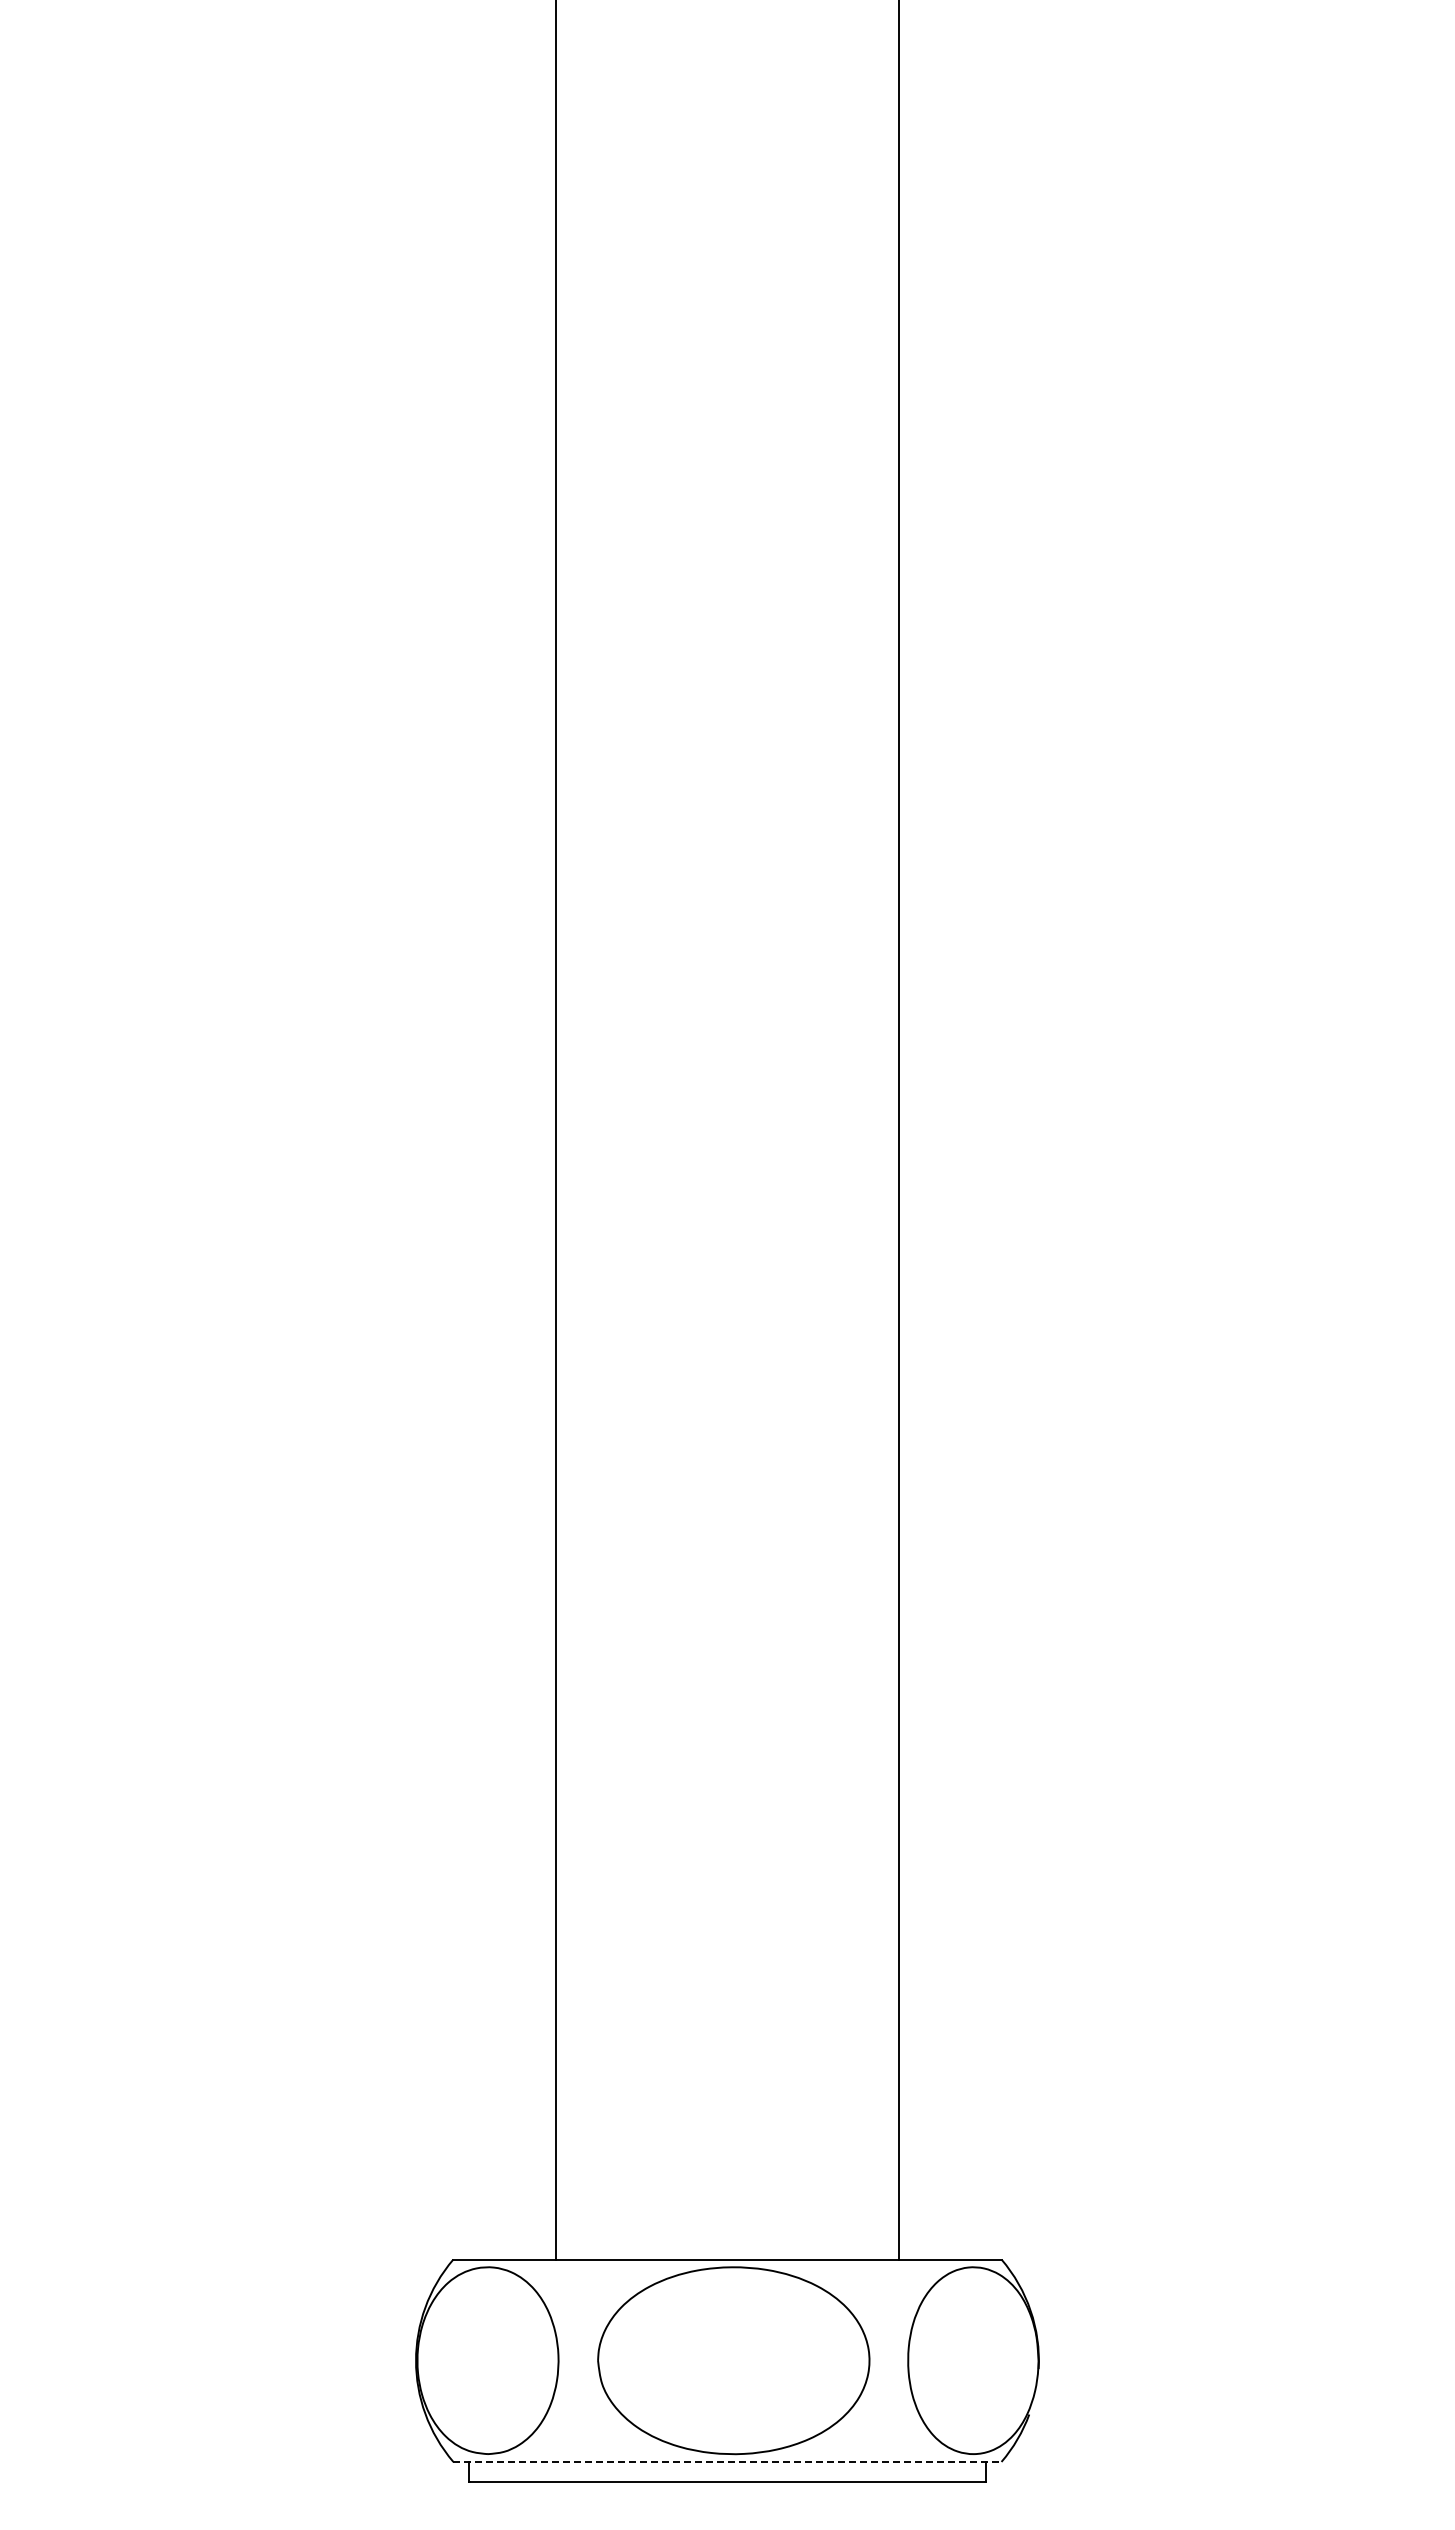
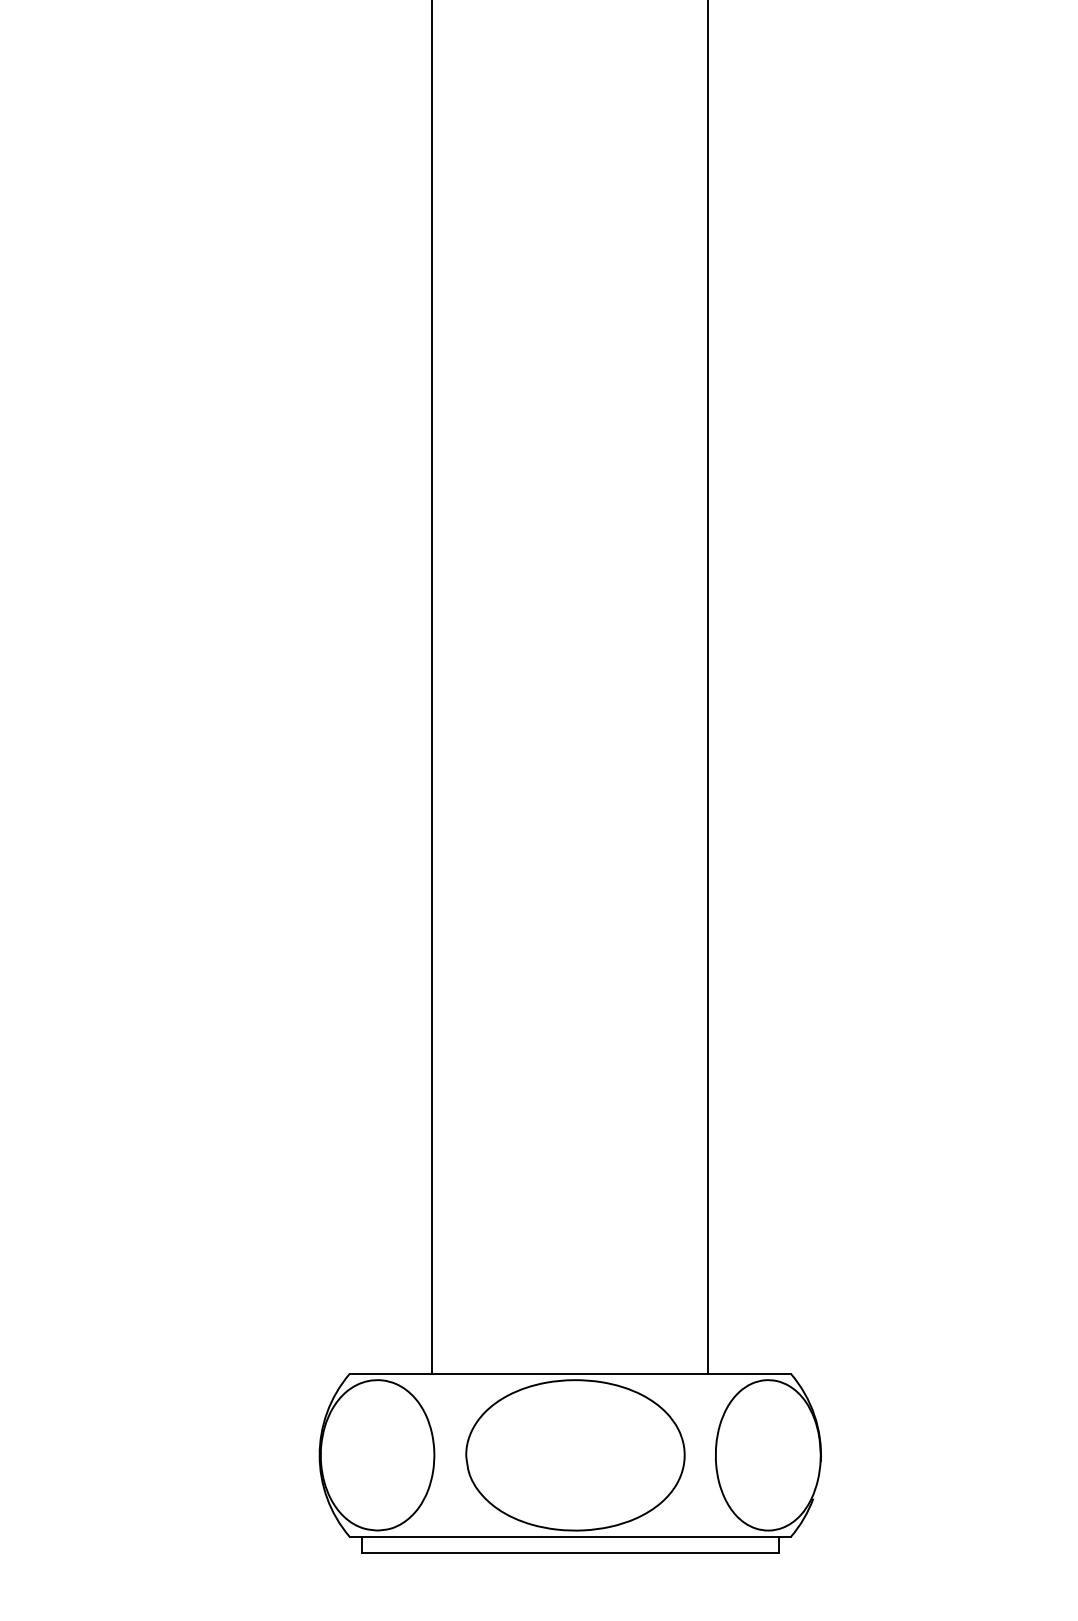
line: (727, 2461) -> (570, 1536), dashed -> solid

